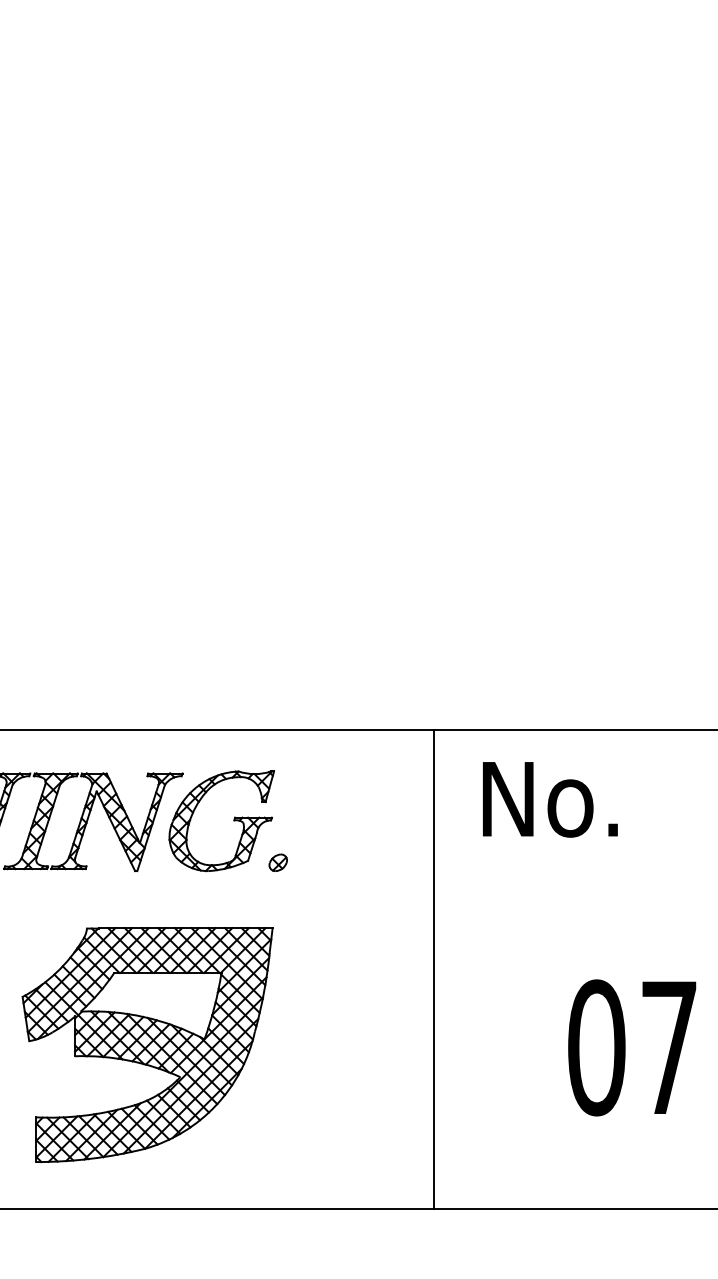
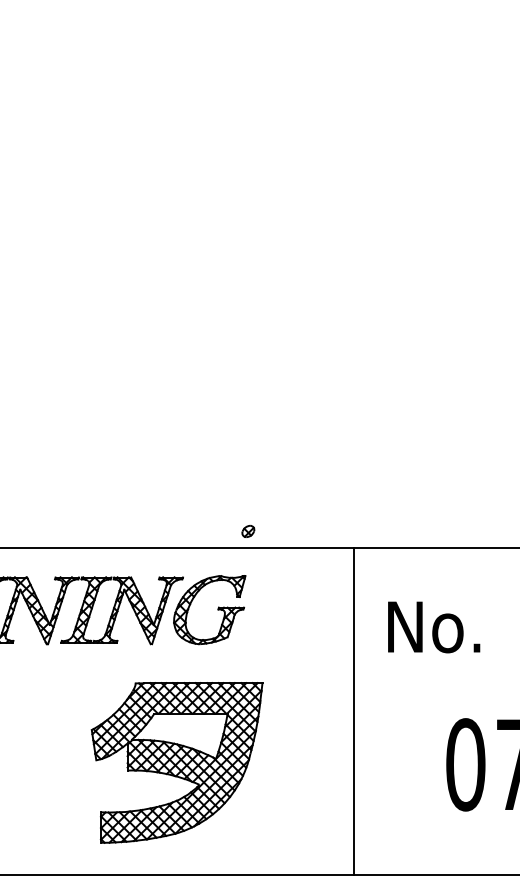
text: (550, 799) -> (434, 627), moved
part: (278, 862) -> (248, 531), moved
part: (146, 1044) -> (176, 762), moved

